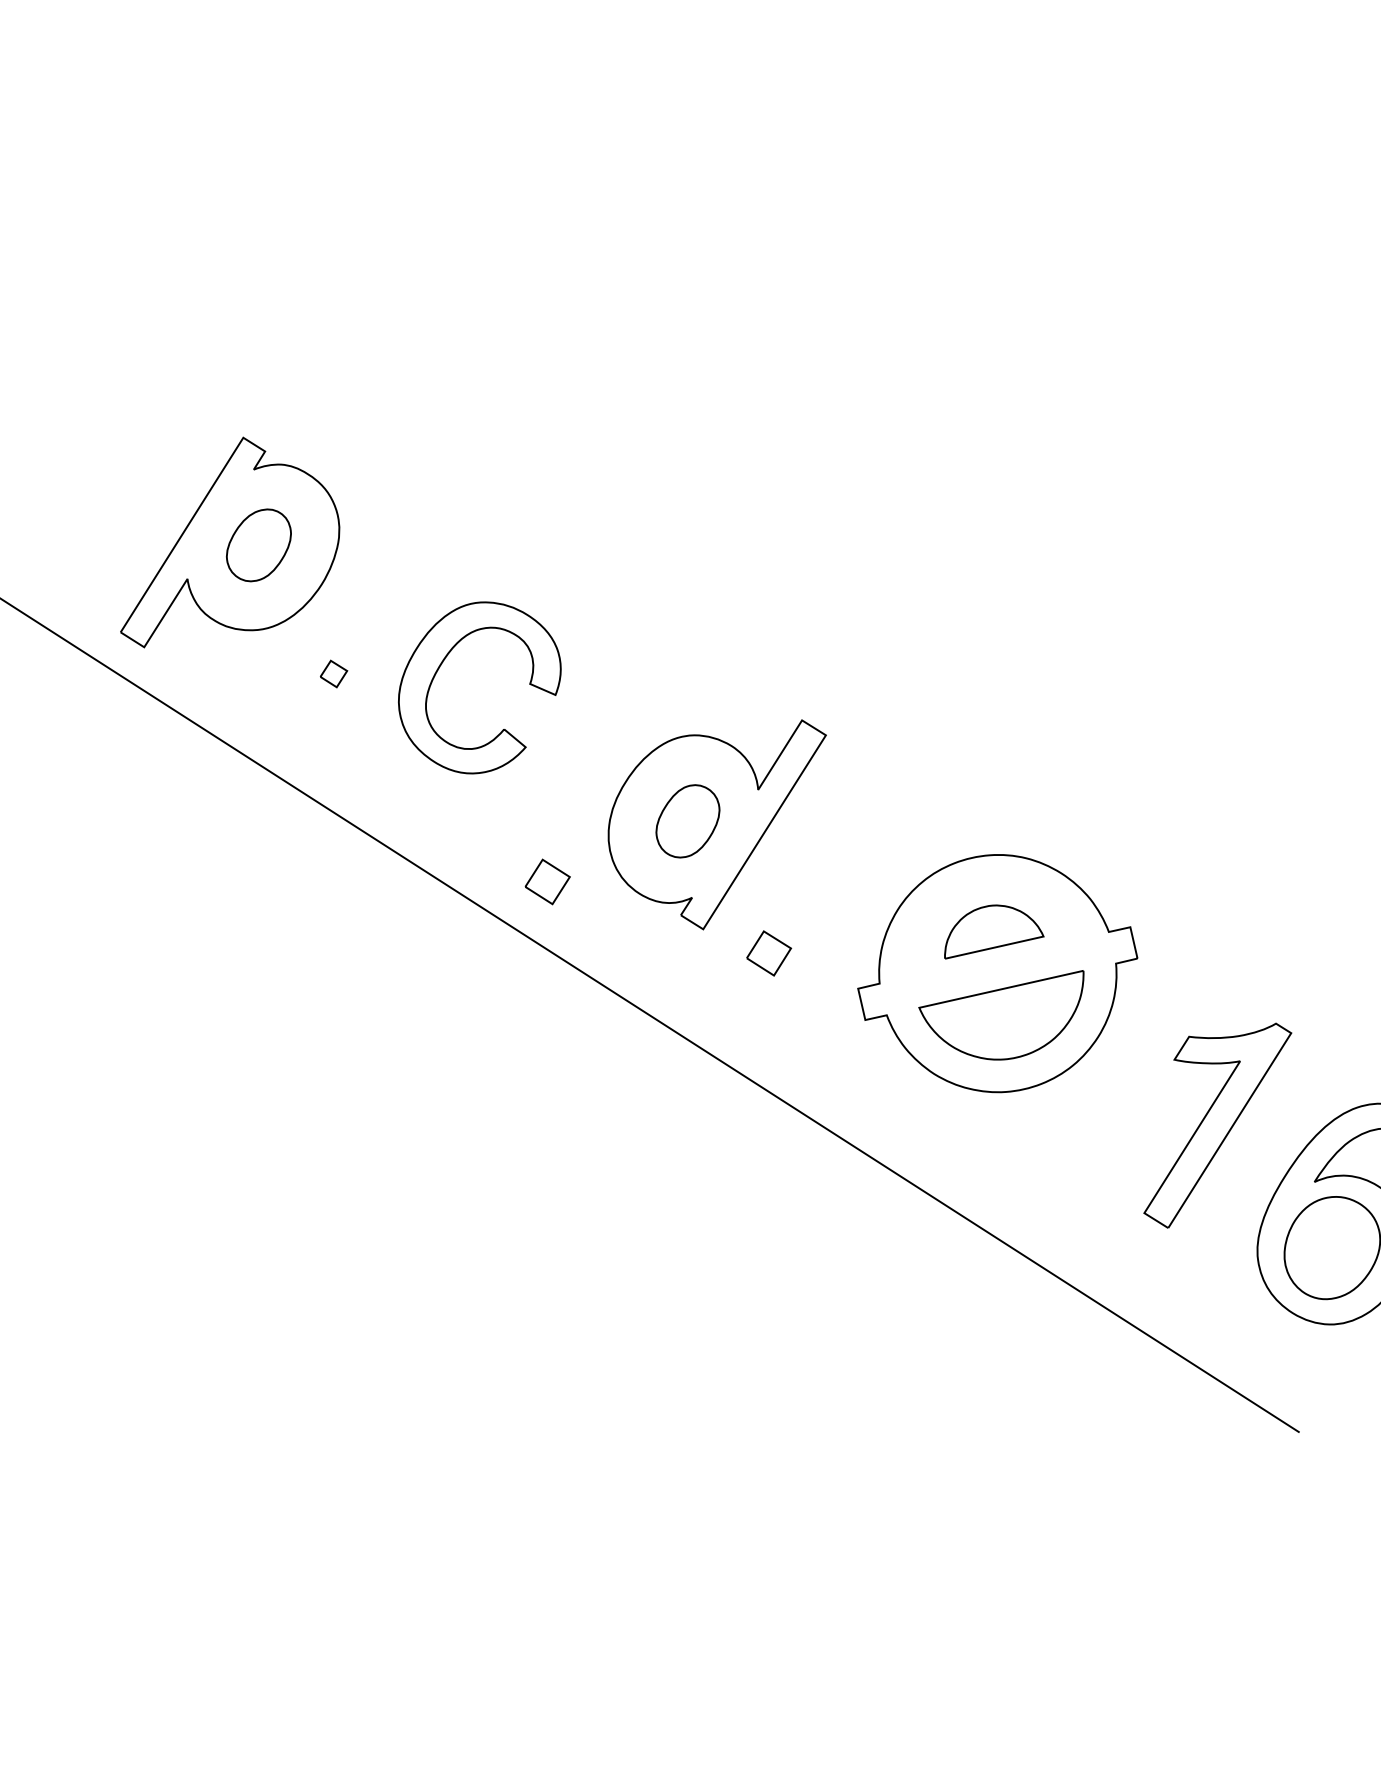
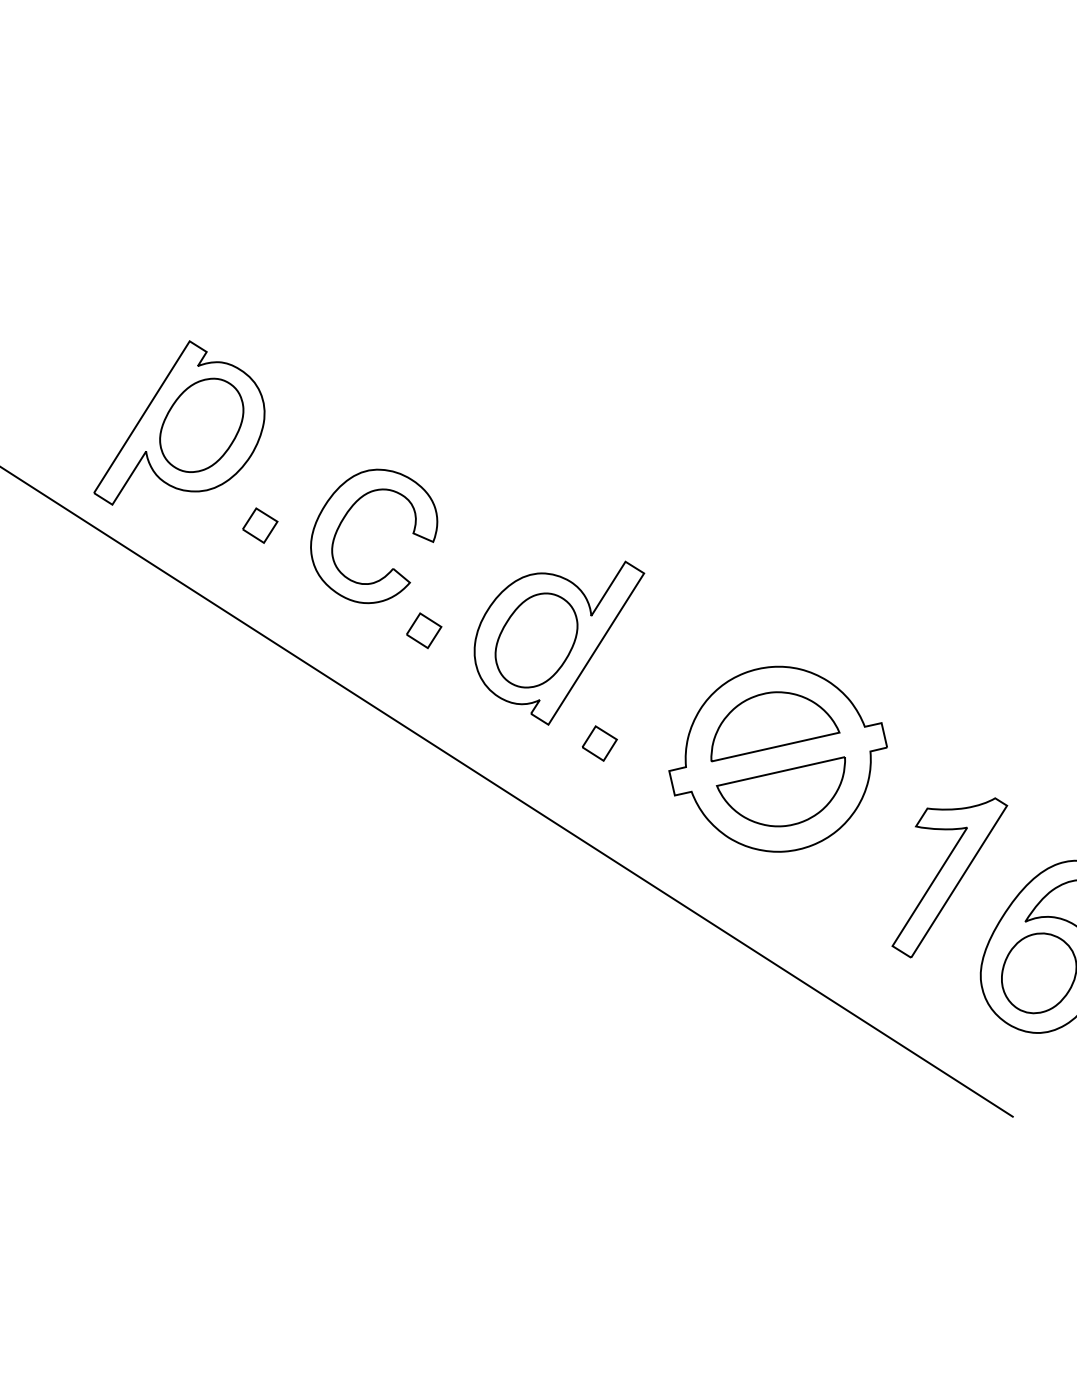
part: (258, 544) -> (201, 424), size x1.67
part: (334, 673) -> (260, 525), size x1.67
part: (687, 821) -> (536, 640), size x1.67
part: (548, 881) -> (424, 630), moved
part: (994, 931) -> (775, 726), size x1.67

